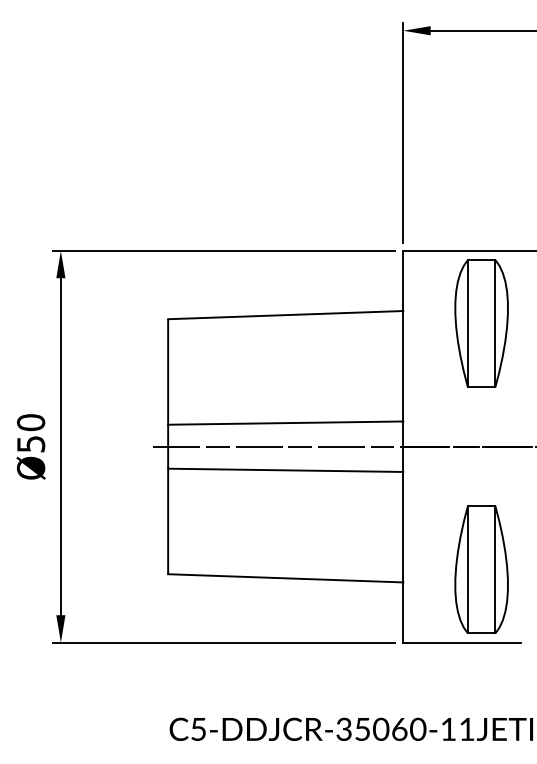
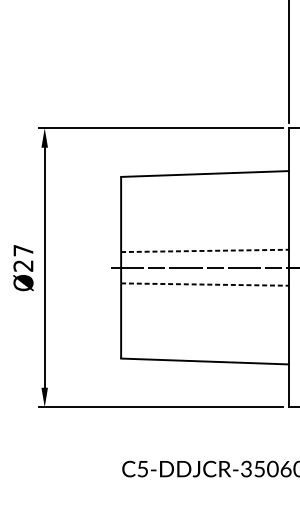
line: (285, 423) -> (204, 251), solid -> dashed
text: (30, 433) -> (23, 258), Ø50 -> Ø27
line: (285, 470) -> (204, 284), solid -> dashed

